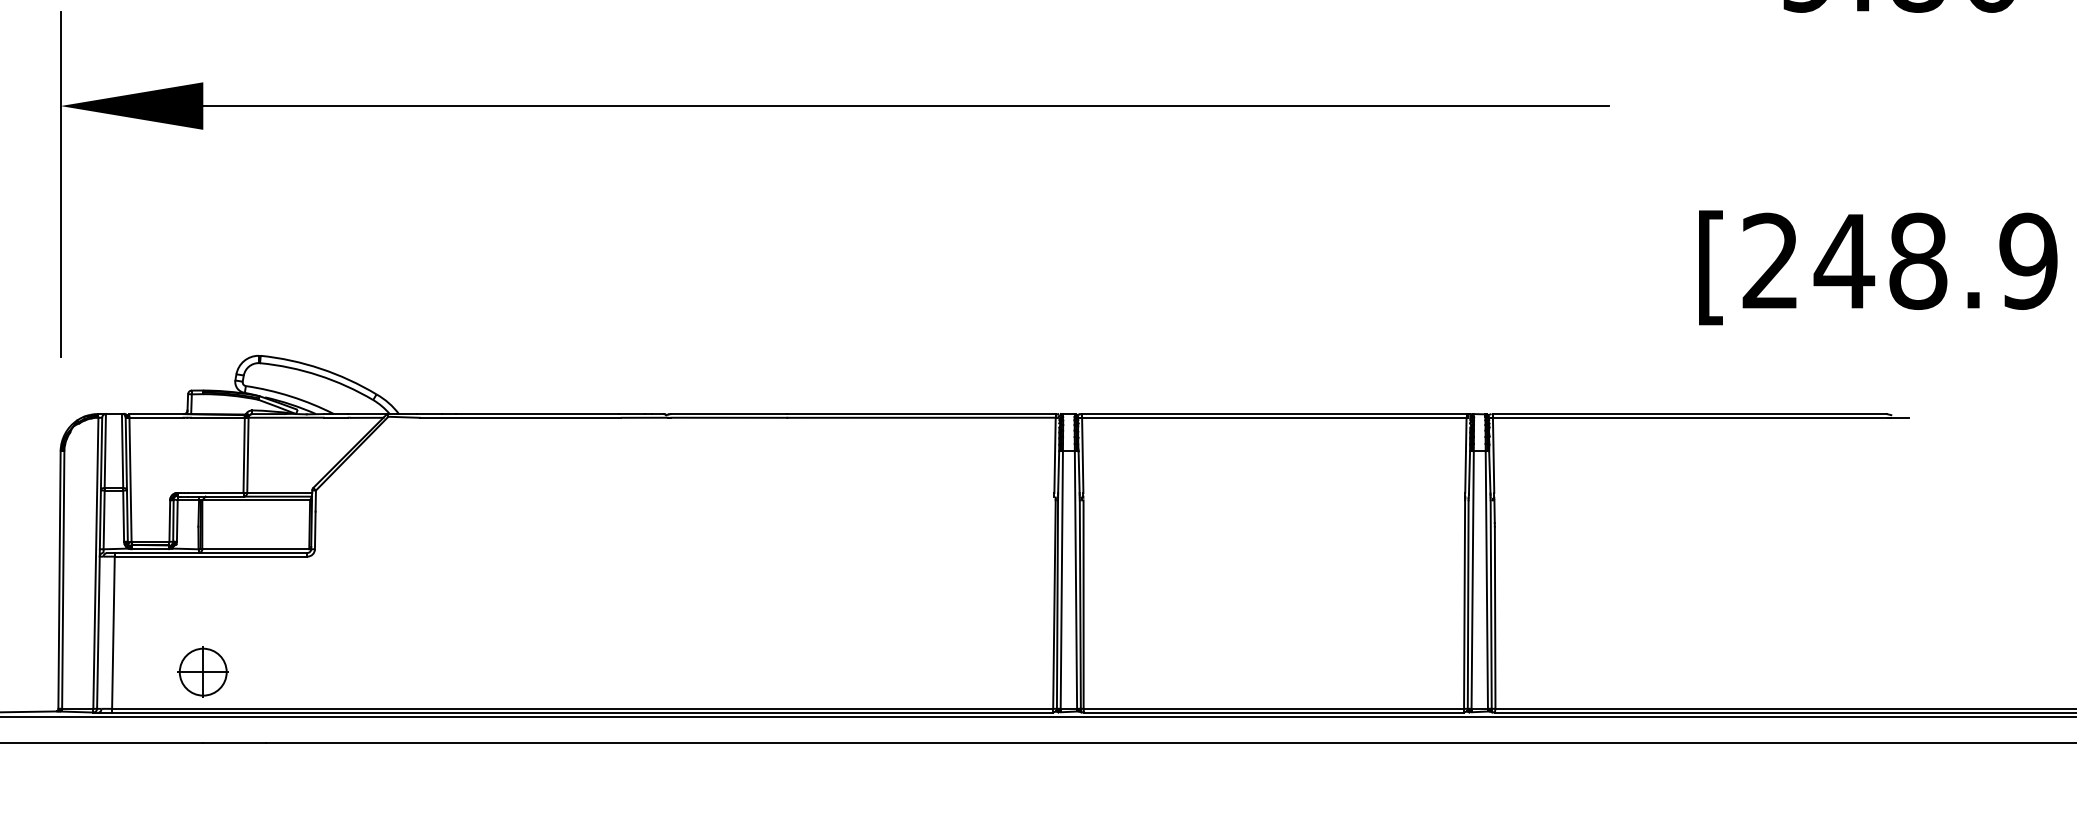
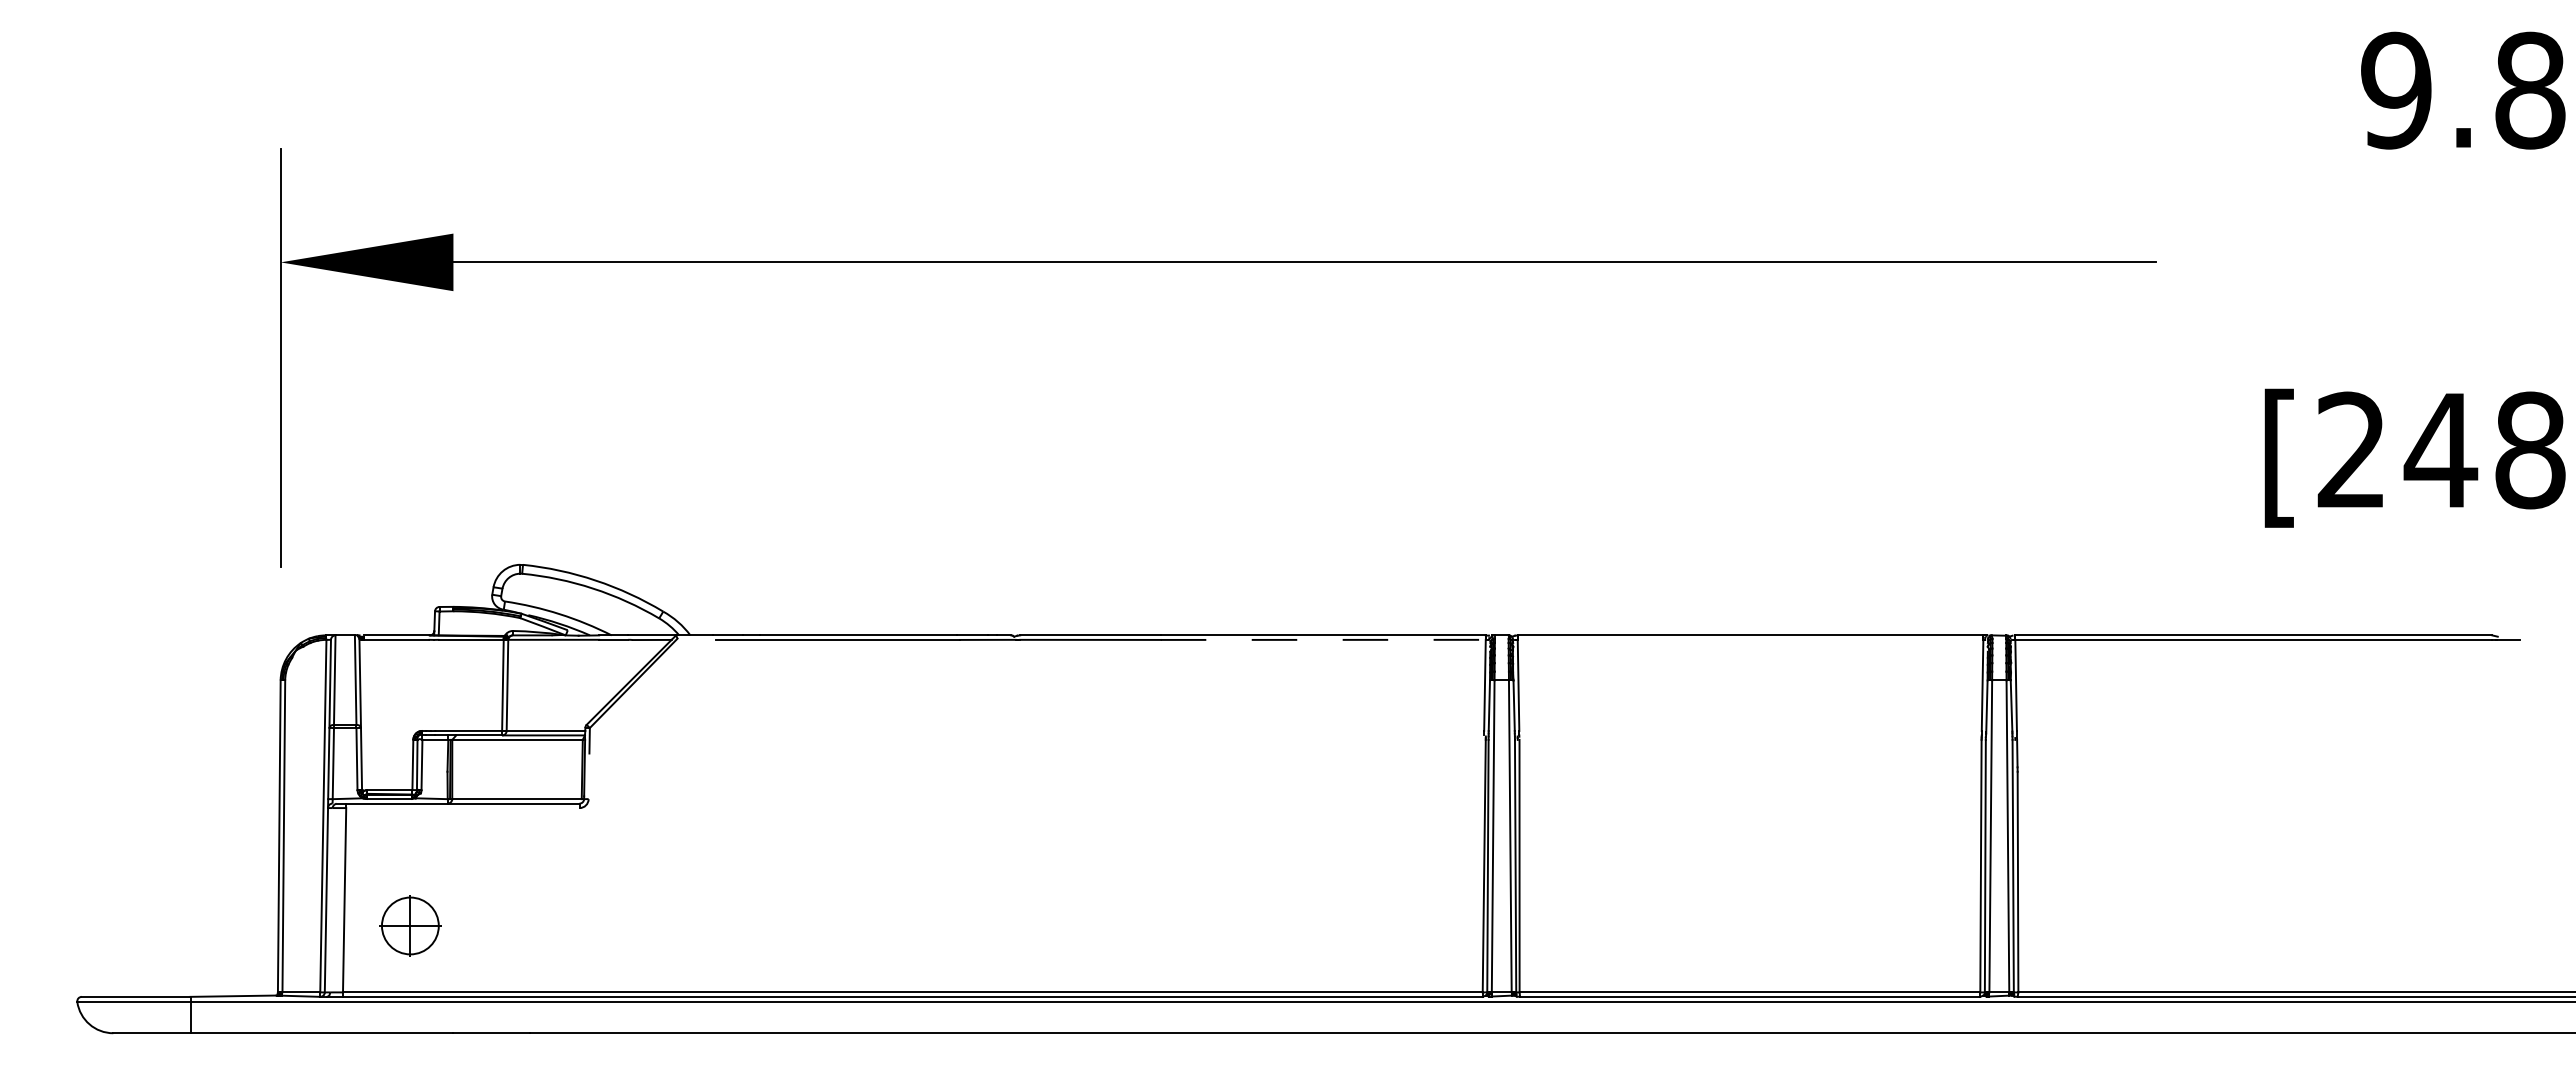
line: (403, 416) -> (696, 638), removed
line: (921, 417) -> (1323, 639), solid -> dashed
line: (1274, 417) -> (1750, 639), removed
line: (130, 479) -> (365, 714), removed
line: (314, 530) -> (588, 776), removed
line: (210, 557) -> (462, 808), removed
part: (203, 671) -> (410, 925), moved

